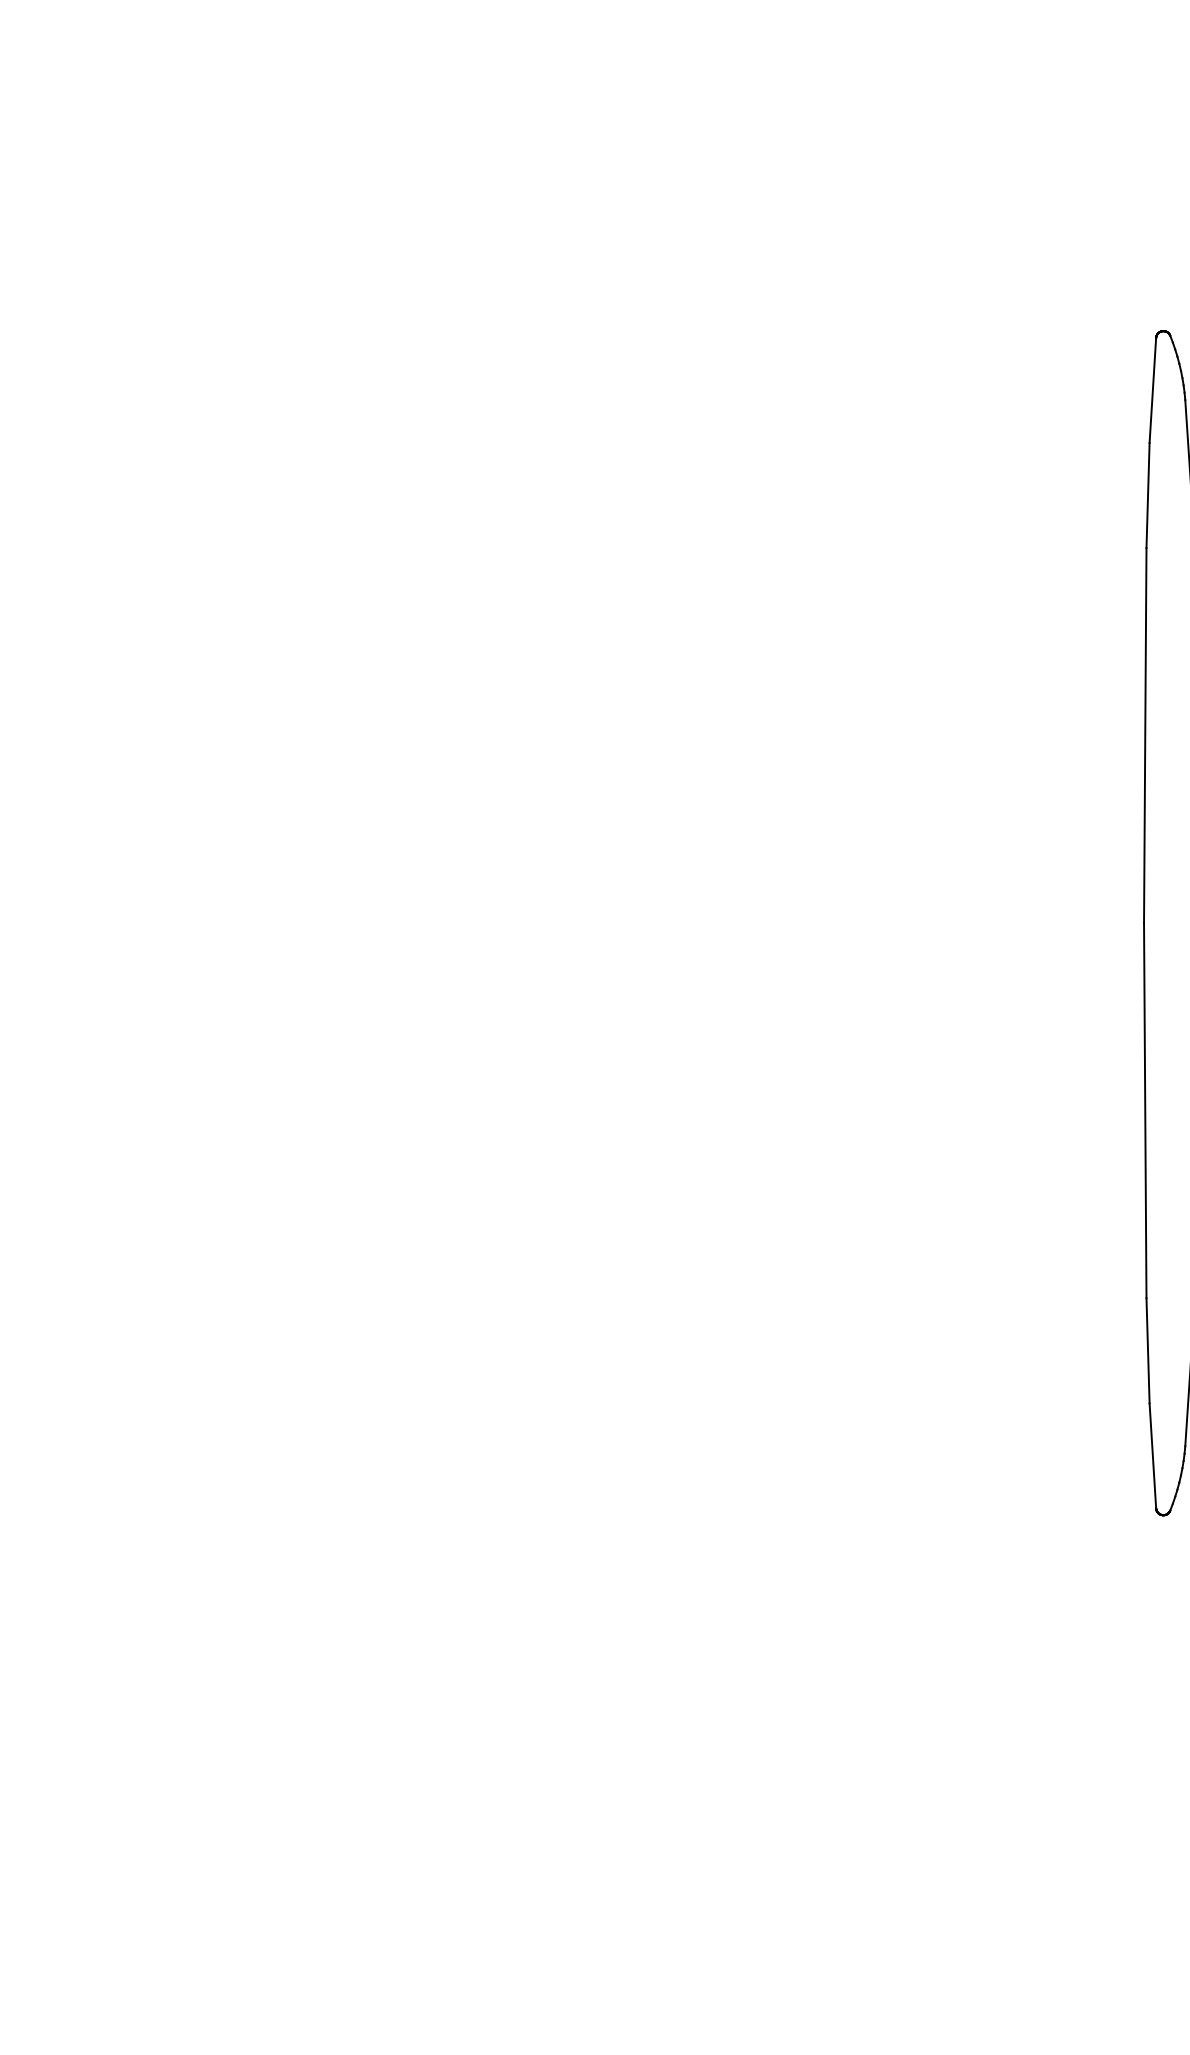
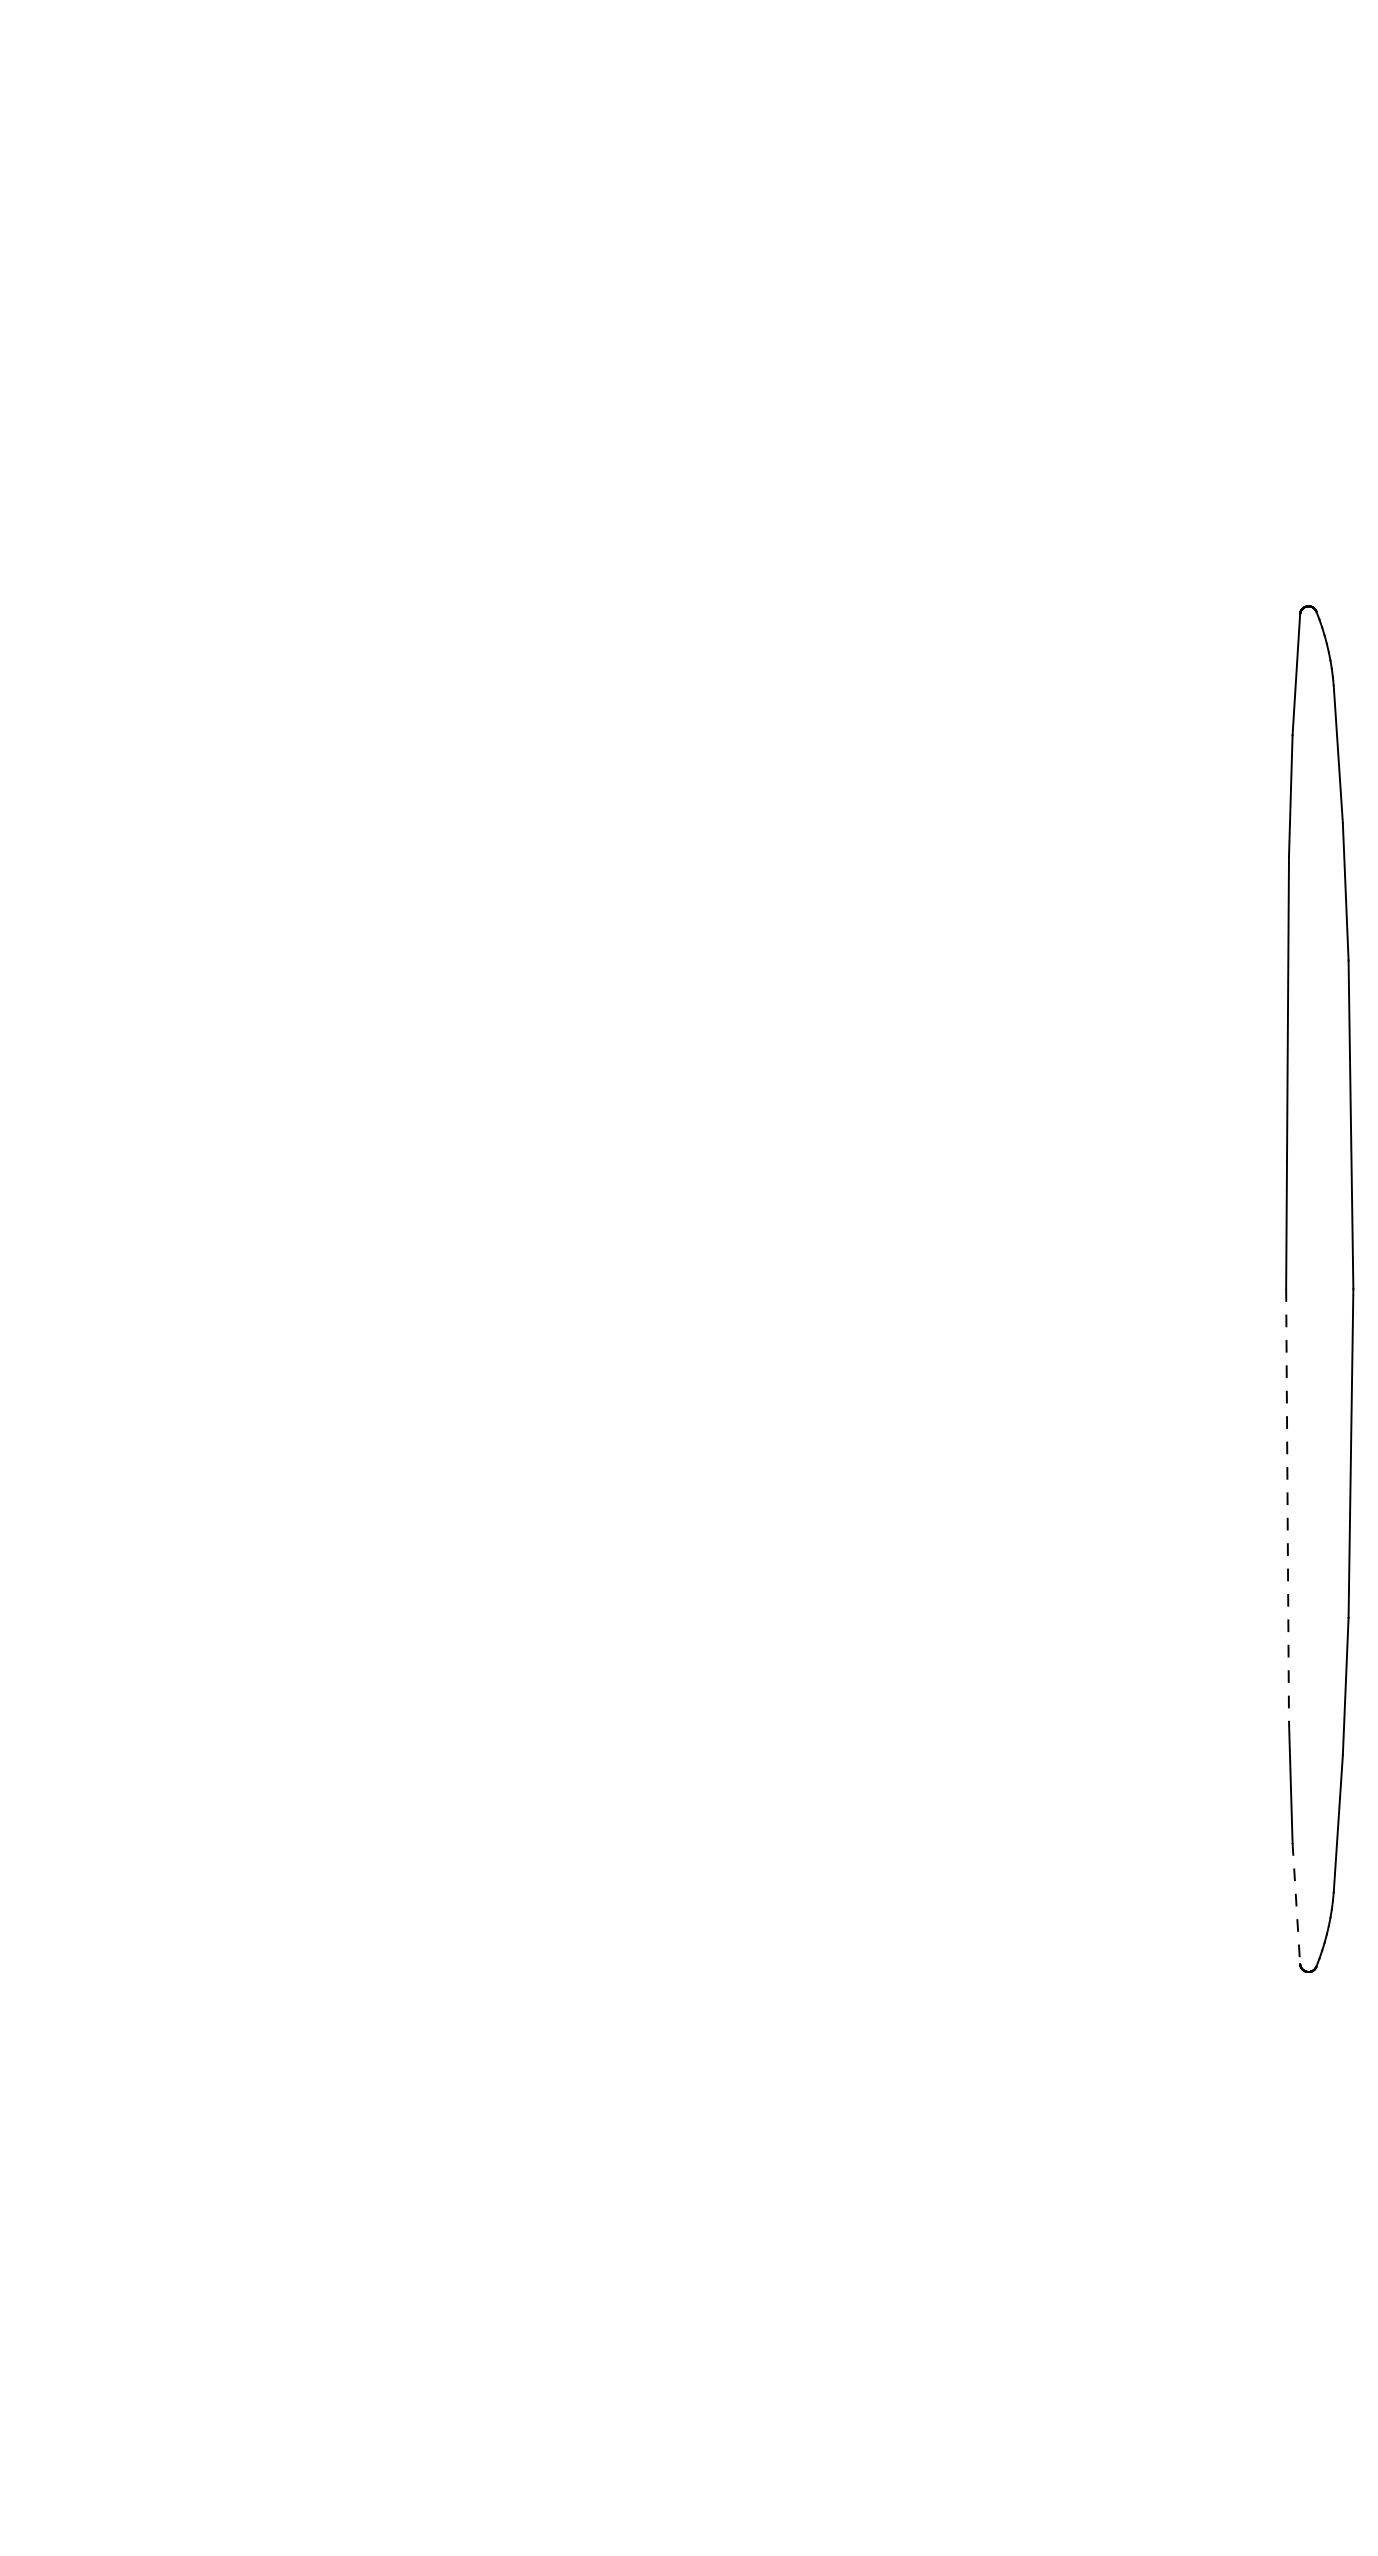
line: (1145, 1110) -> (1287, 1505), solid -> dashed
line: (1152, 1455) -> (1296, 1903), solid -> dashed

